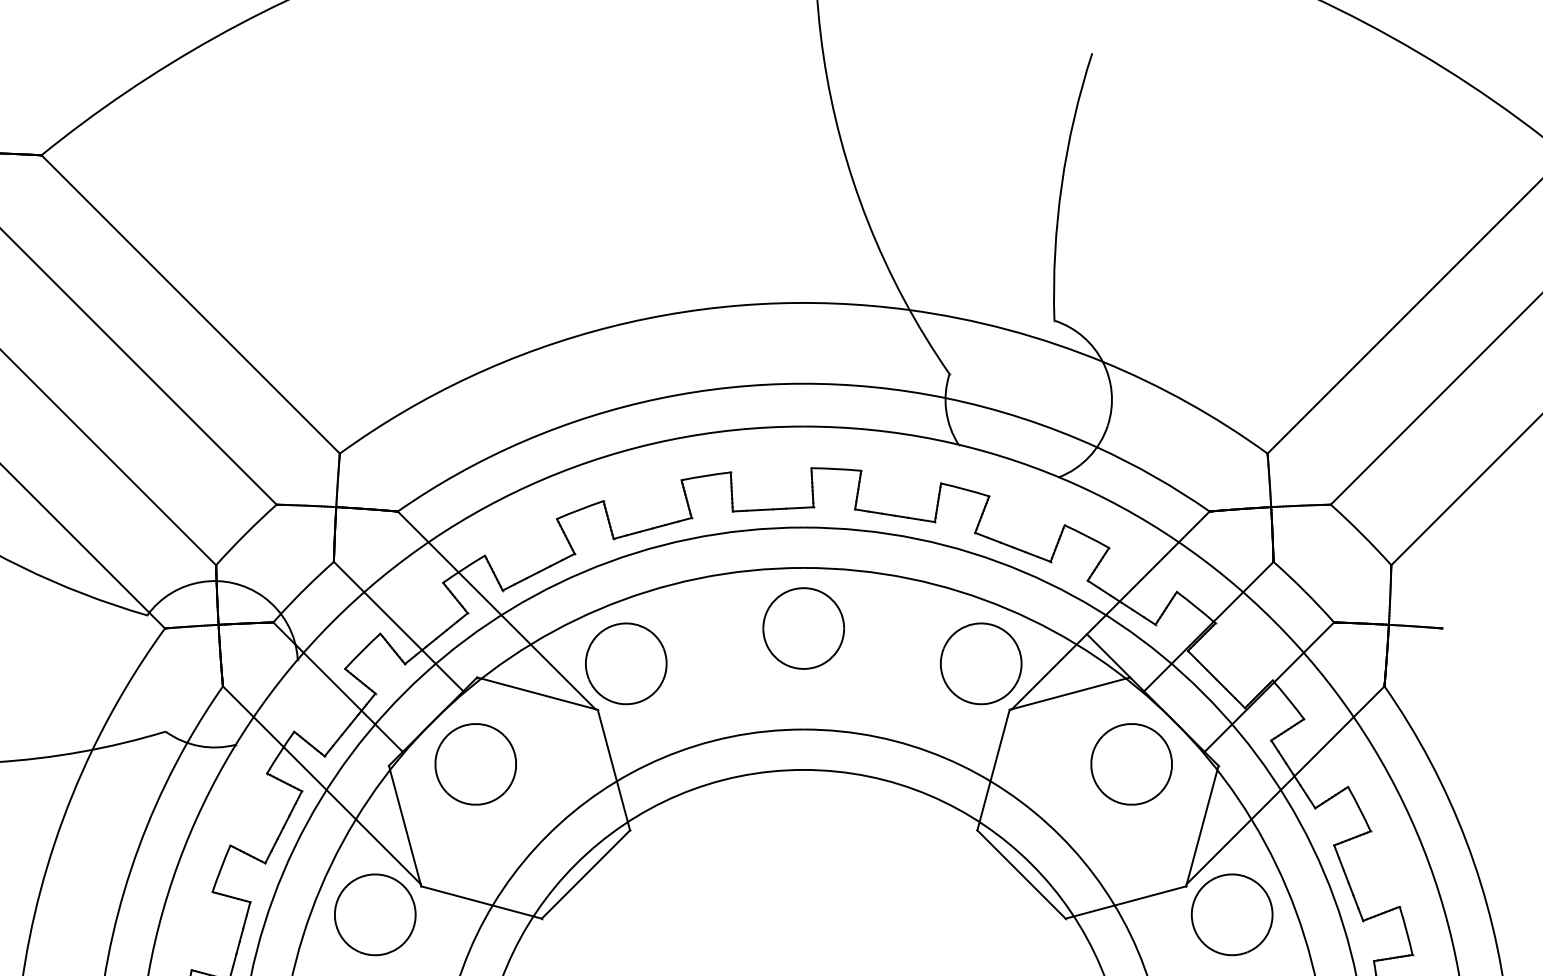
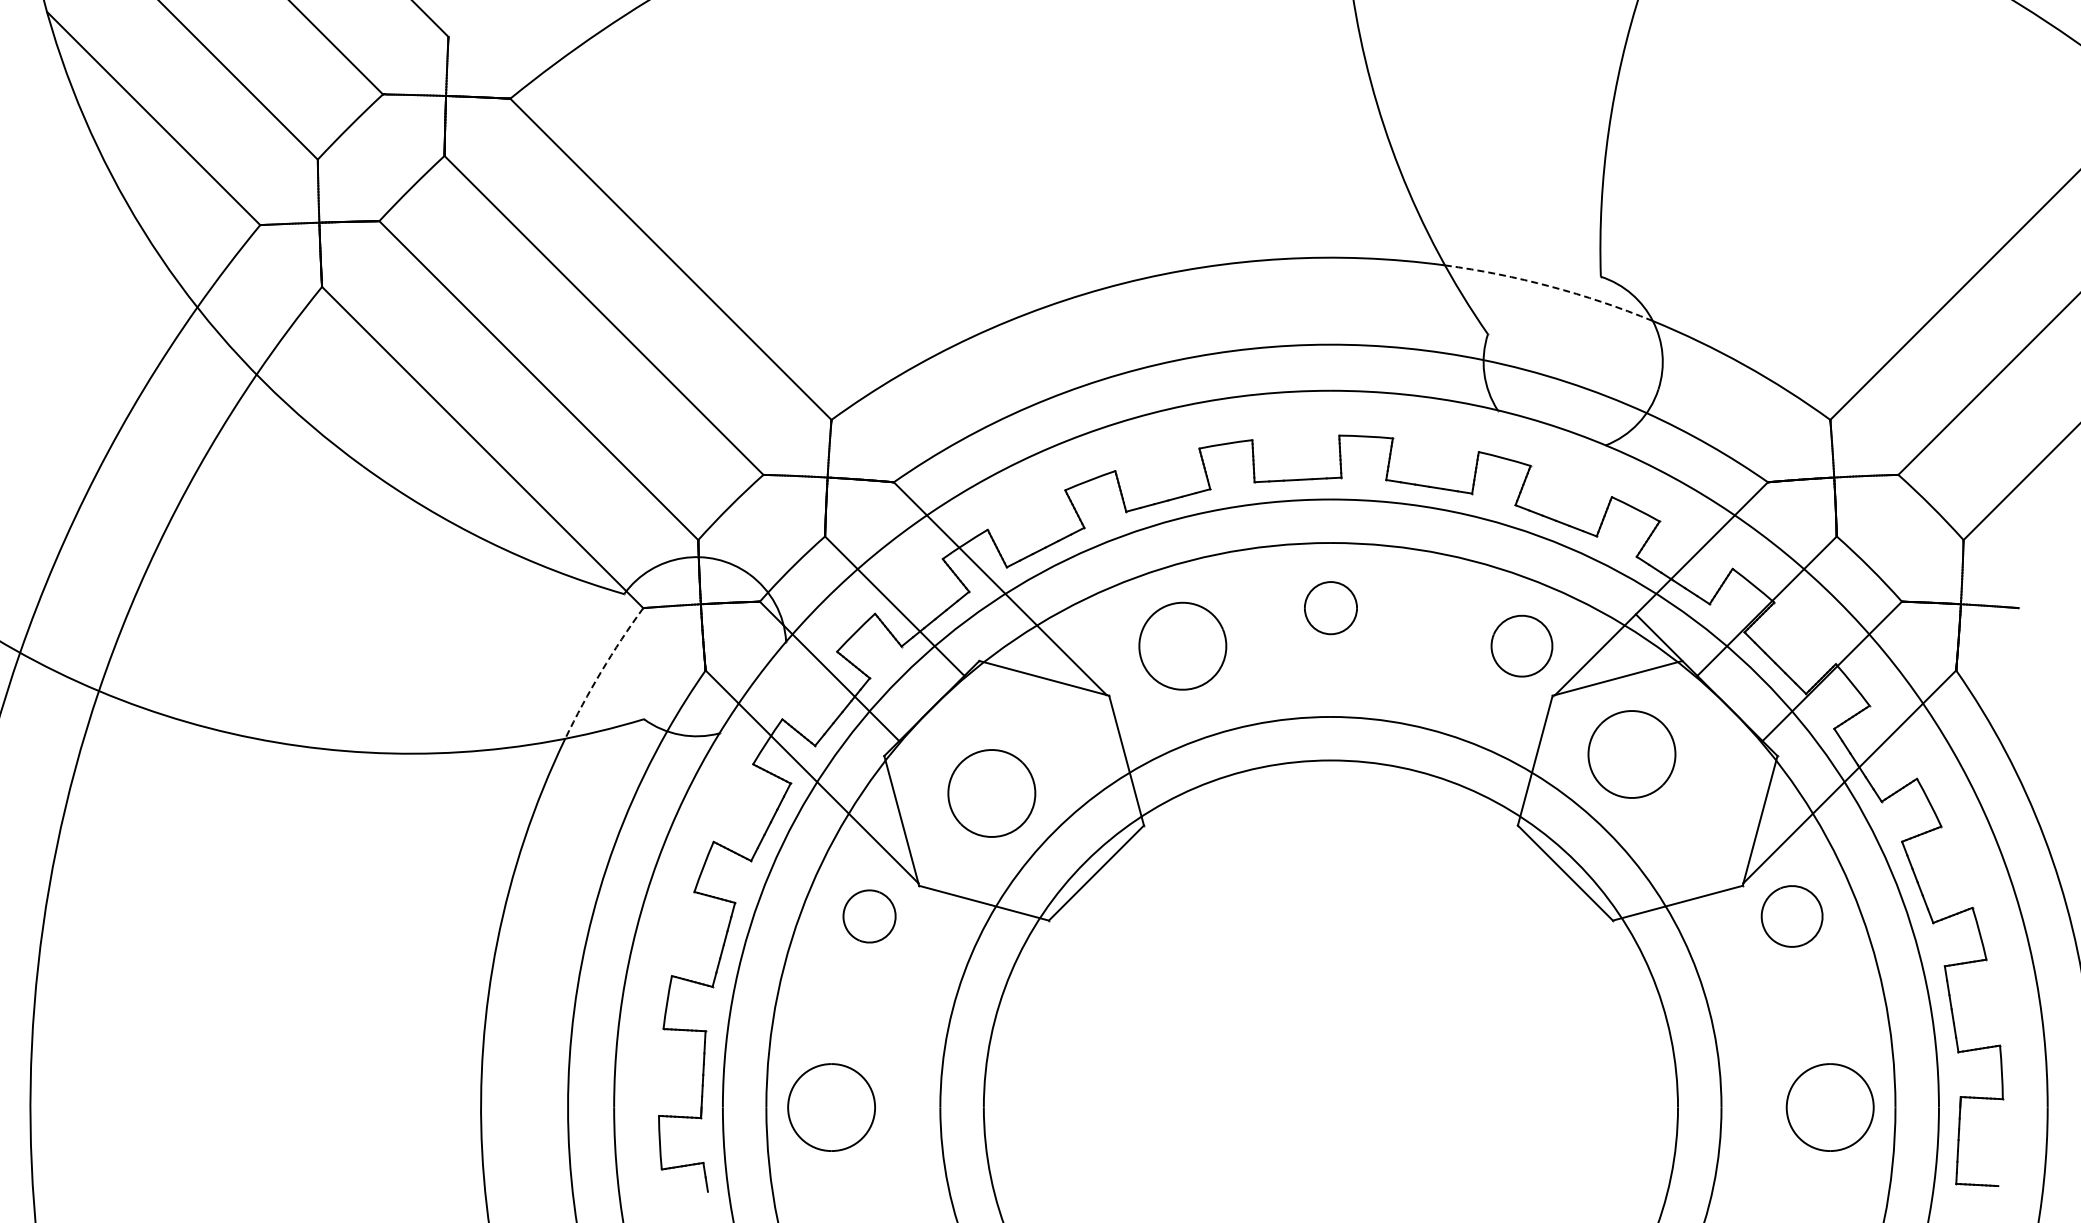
arc: (1007, 329) -> (1550, 286), solid -> dashed
part: (803, 627) -> (1330, 607), size x0.6
part: (625, 663) -> (1182, 645), moved
part: (980, 663) -> (1521, 645), size x0.7
arc: (126, 687) -> (601, 671), solid -> dashed
part: (475, 764) -> (991, 793), moved
part: (1131, 764) -> (1631, 754), moved
part: (375, 914) -> (869, 916), size x0.6
part: (1231, 914) -> (1791, 916), size x0.7

